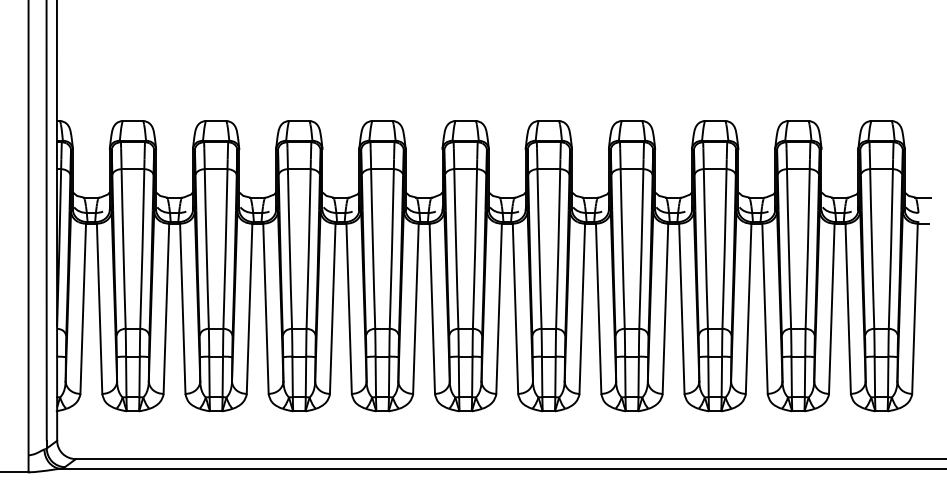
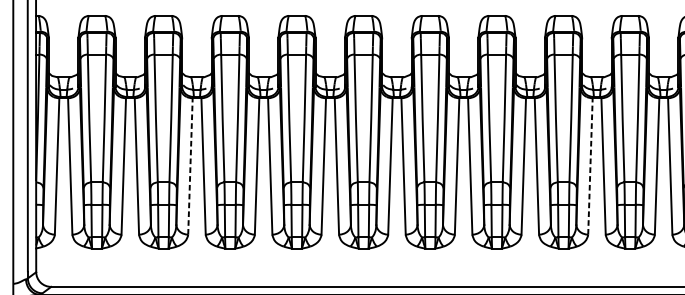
line: (249, 308) -> (190, 166), solid -> dashed
line: (748, 308) -> (590, 166), solid -> dashed

